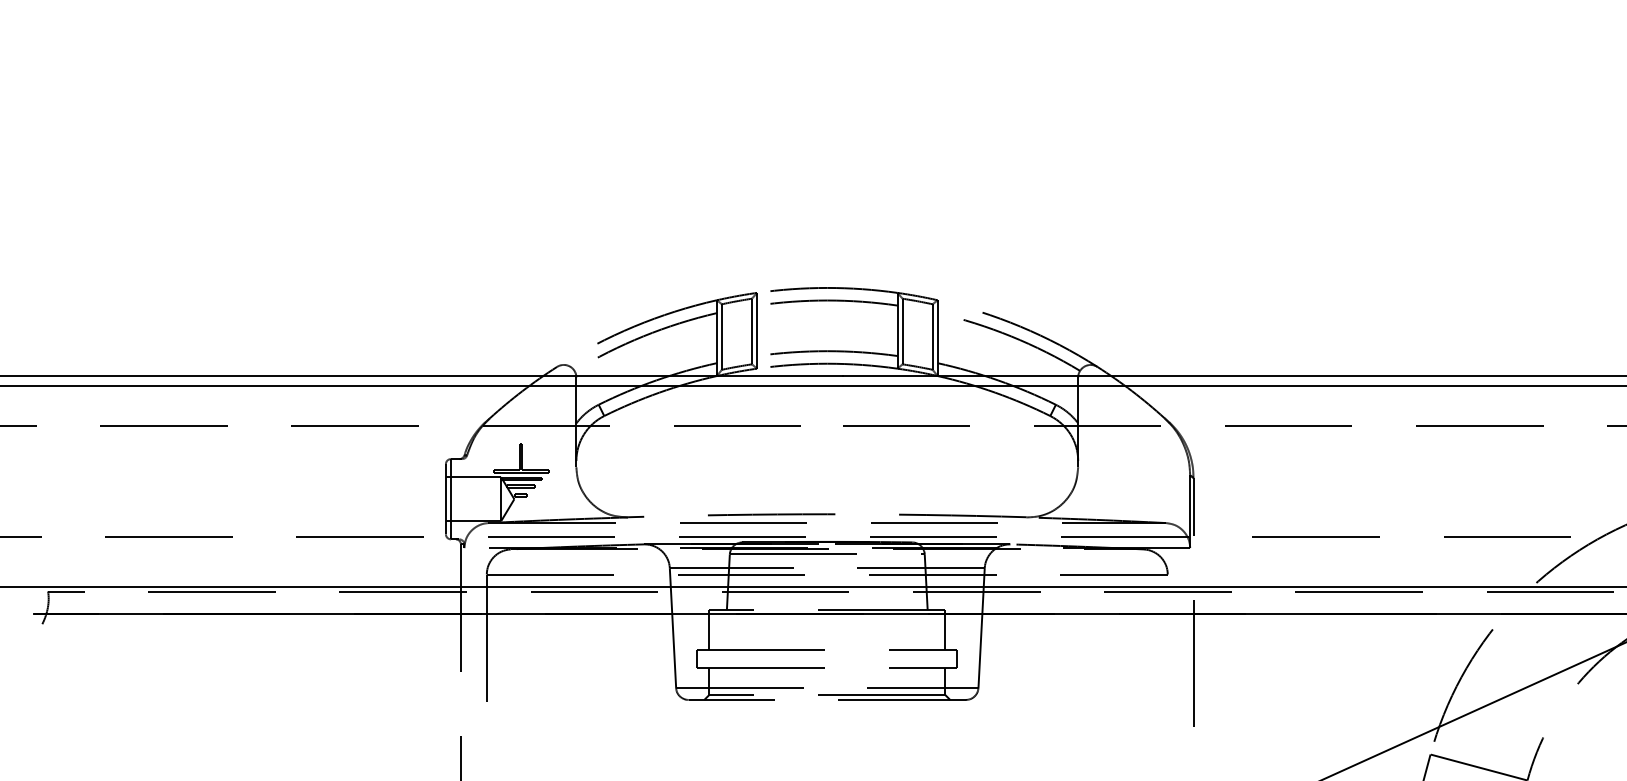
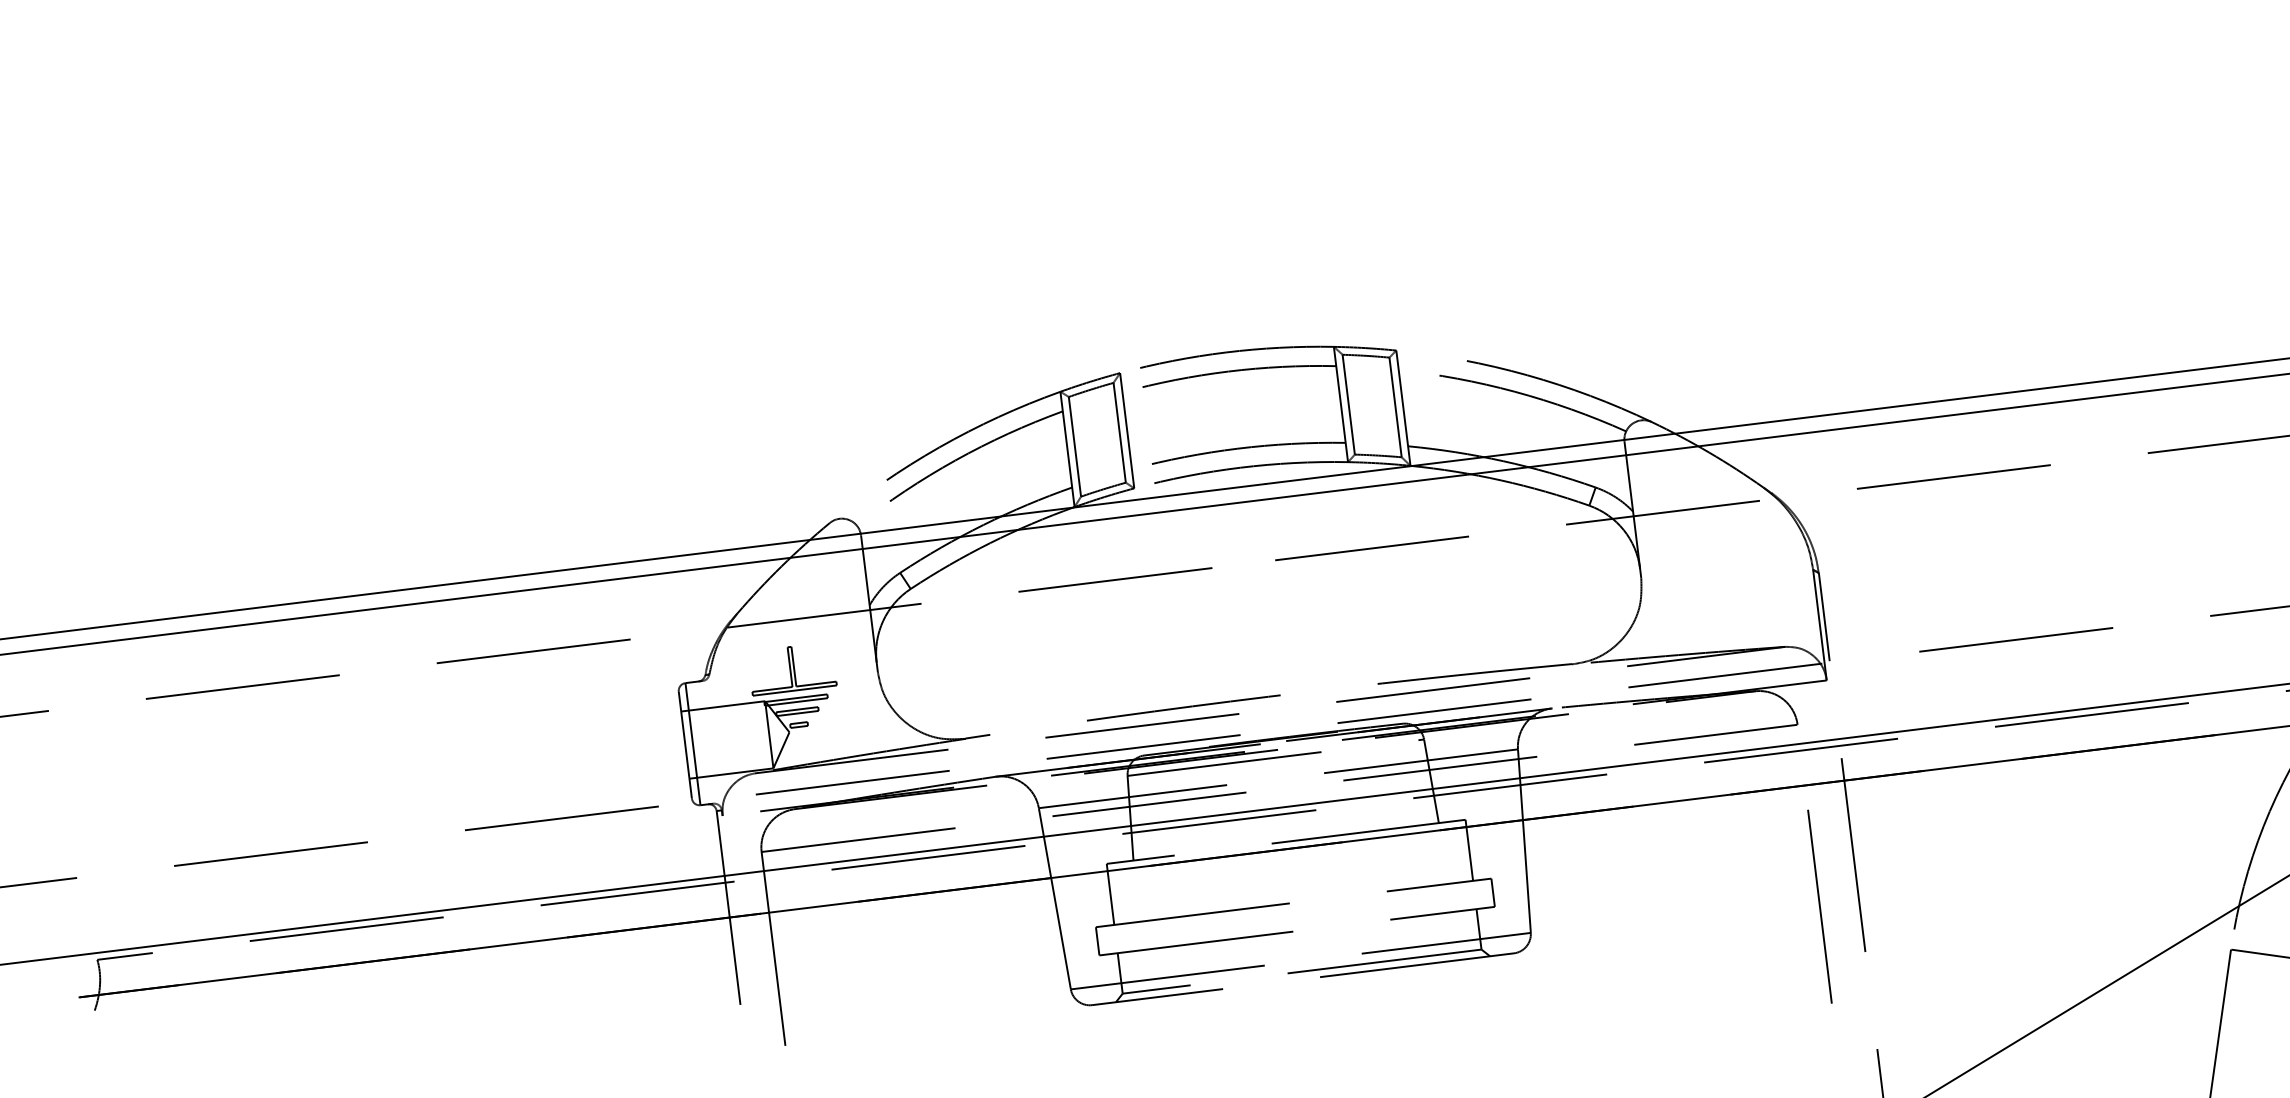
line: (1167, 693) -> (1819, 905), added

